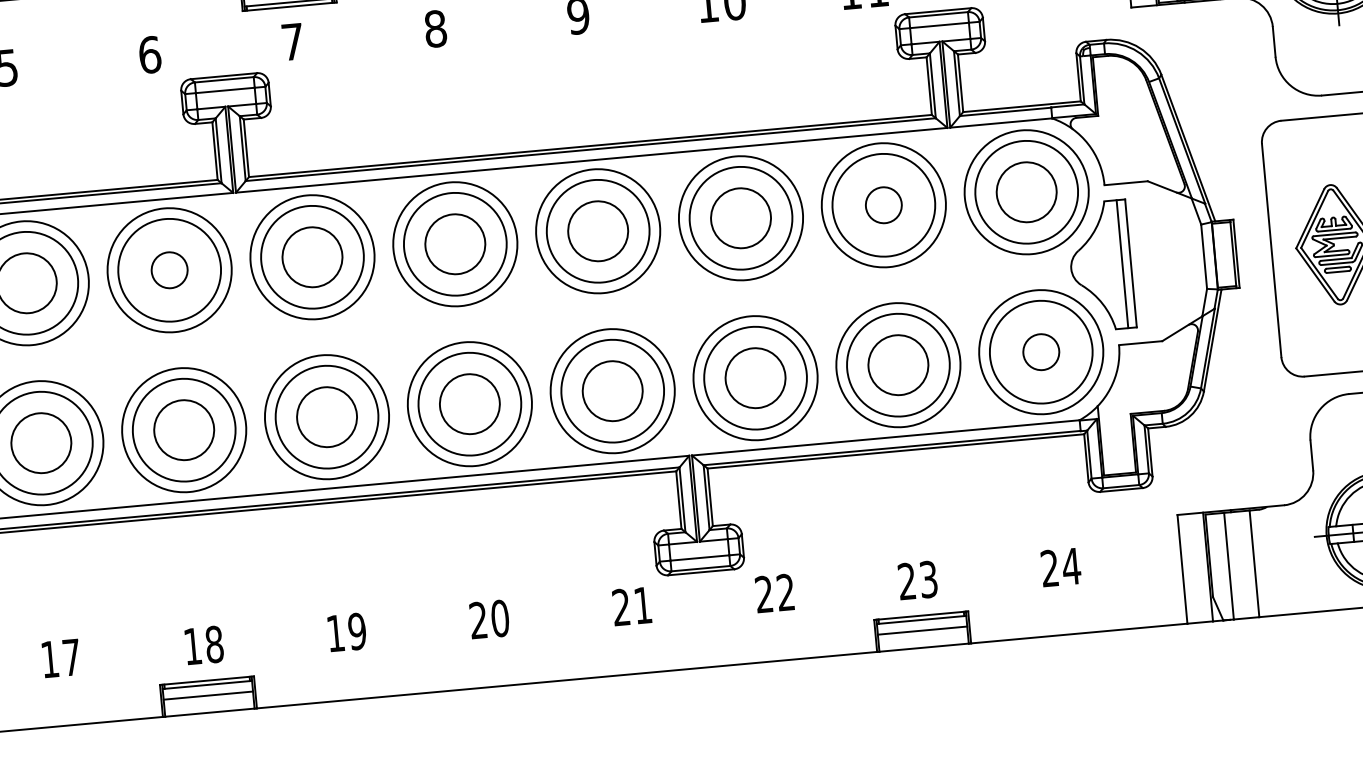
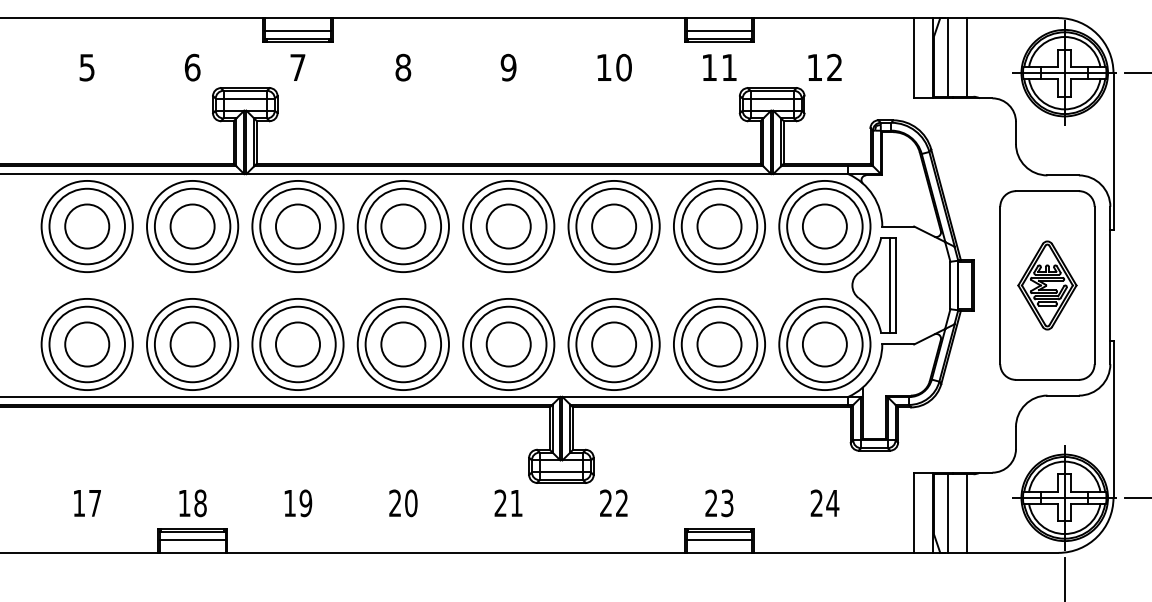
circle: (883, 205) -> (719, 226), size x1.67
circle: (169, 270) -> (192, 226), size x1.67
circle: (1040, 352) -> (824, 344), size x1.67

